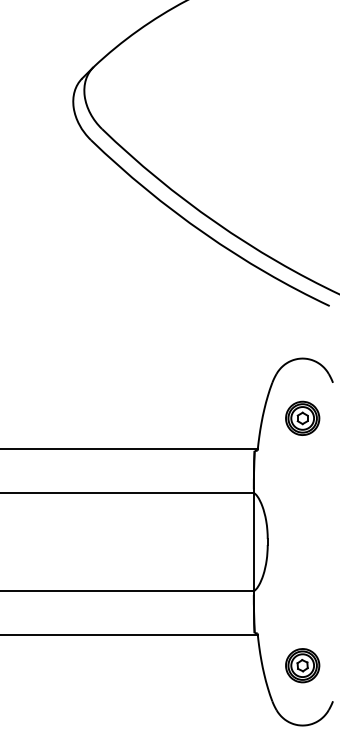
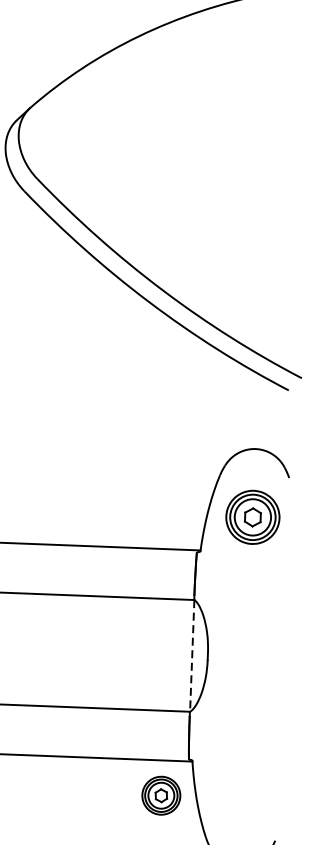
part: (302, 417) -> (252, 516), size x1.4
line: (254, 542) -> (192, 656), solid -> dashed
part: (302, 665) -> (161, 795), moved

